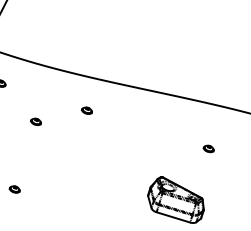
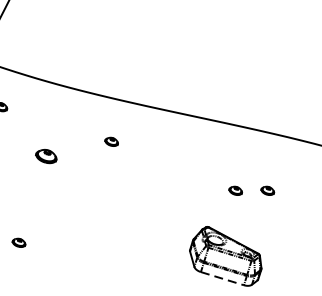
part: (35, 121) -> (45, 155), size x1.6
part: (183, 148) -> (235, 190), added
line: (173, 217) -> (222, 278), solid -> dashed

